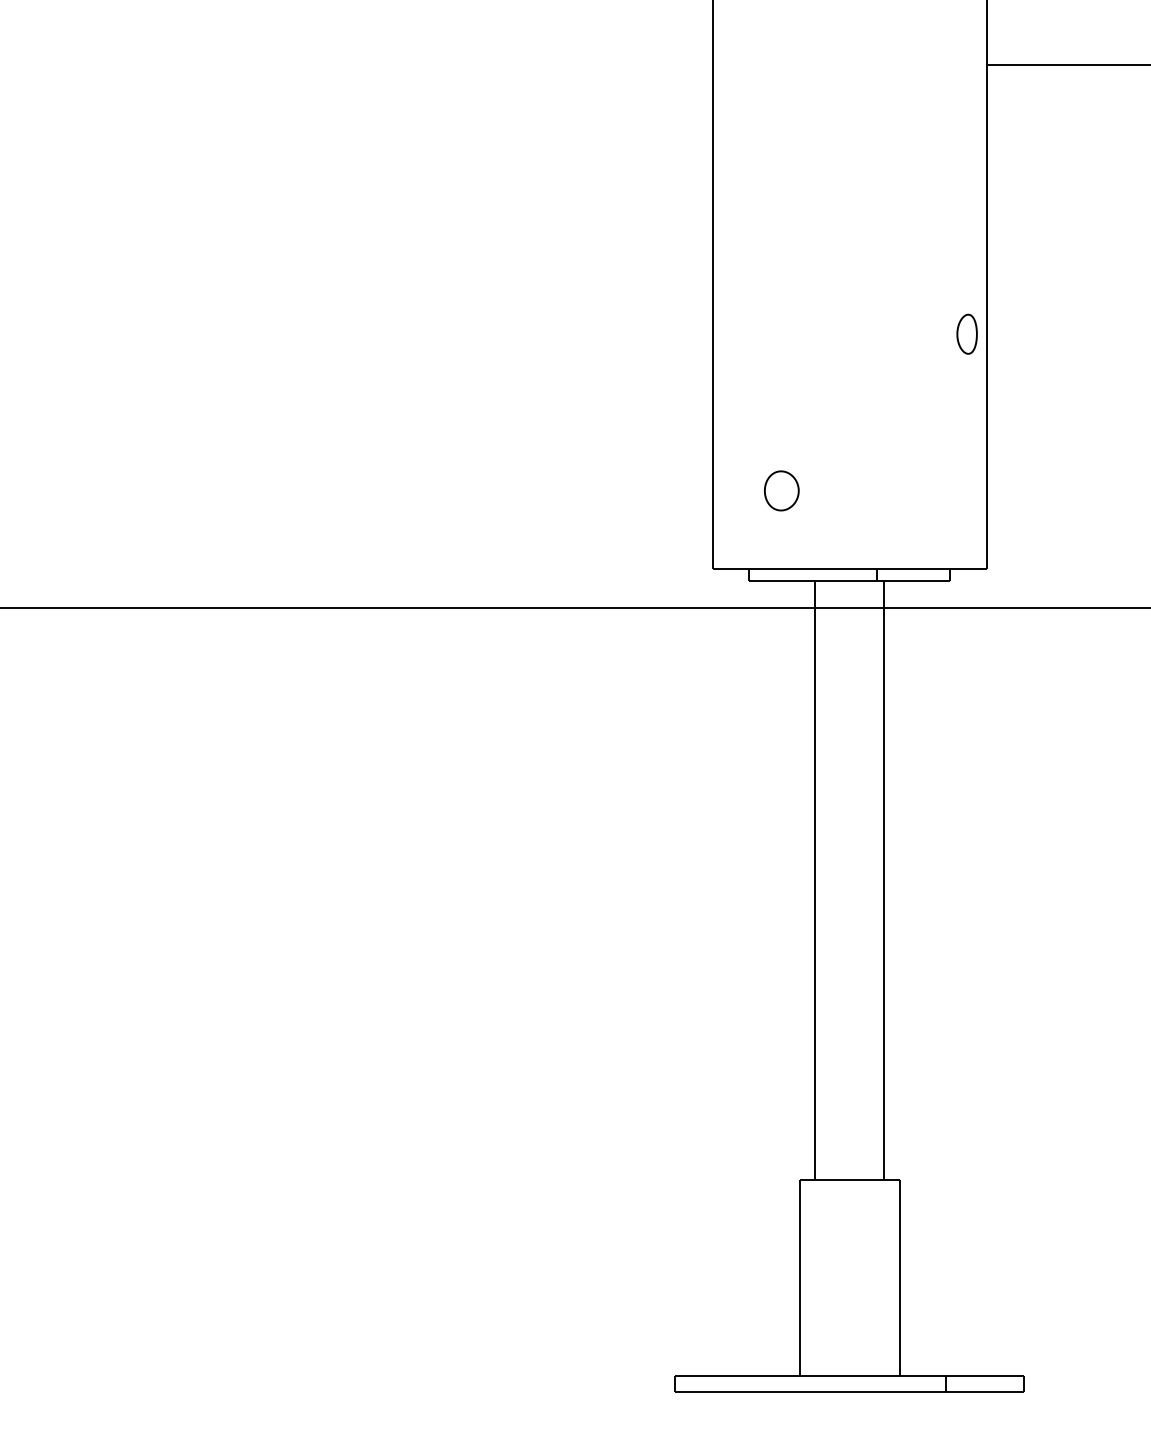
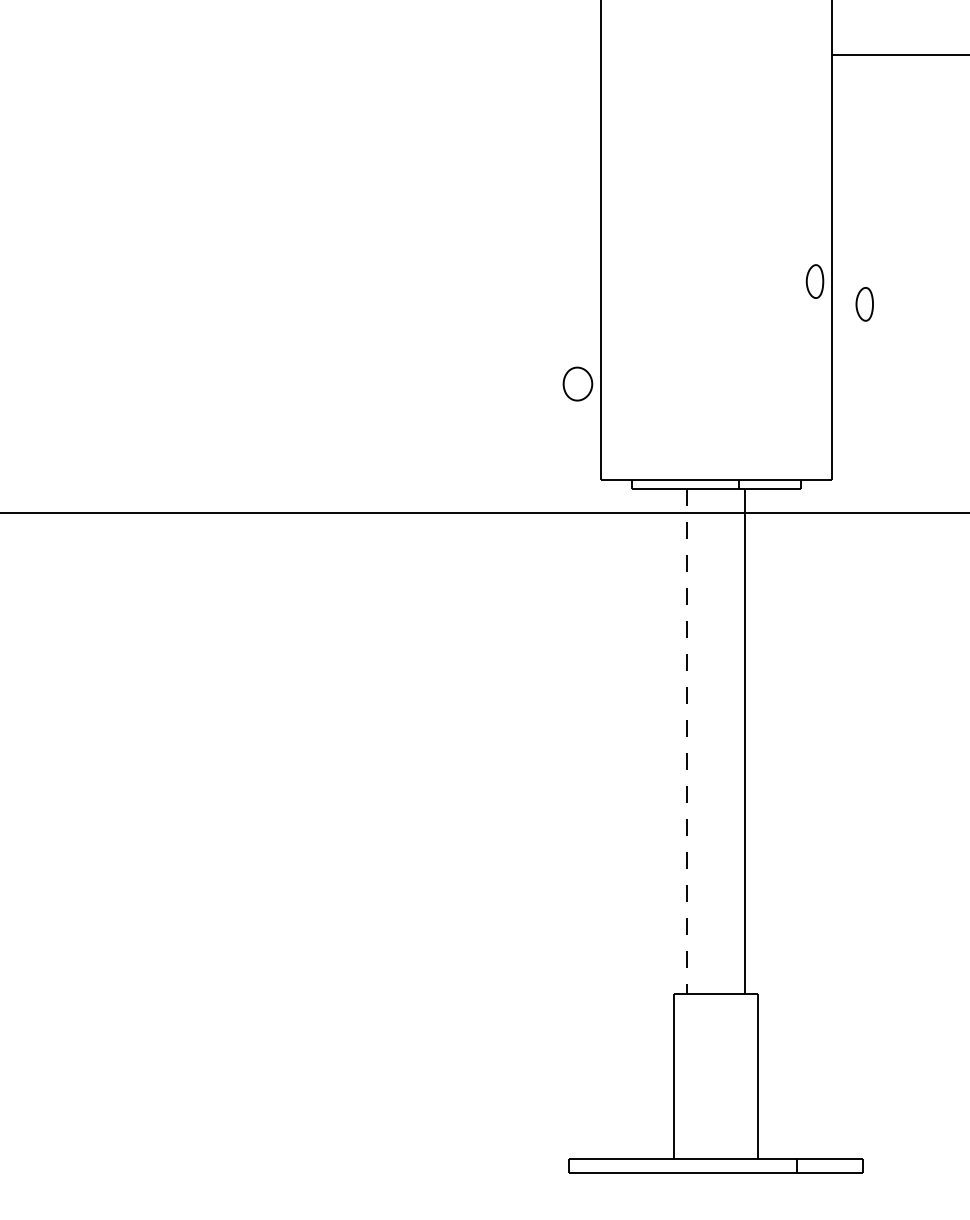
part: (1025, 360) -> (864, 303), added
part: (781, 490) -> (577, 383), moved
line: (815, 880) -> (687, 741), solid -> dashed

